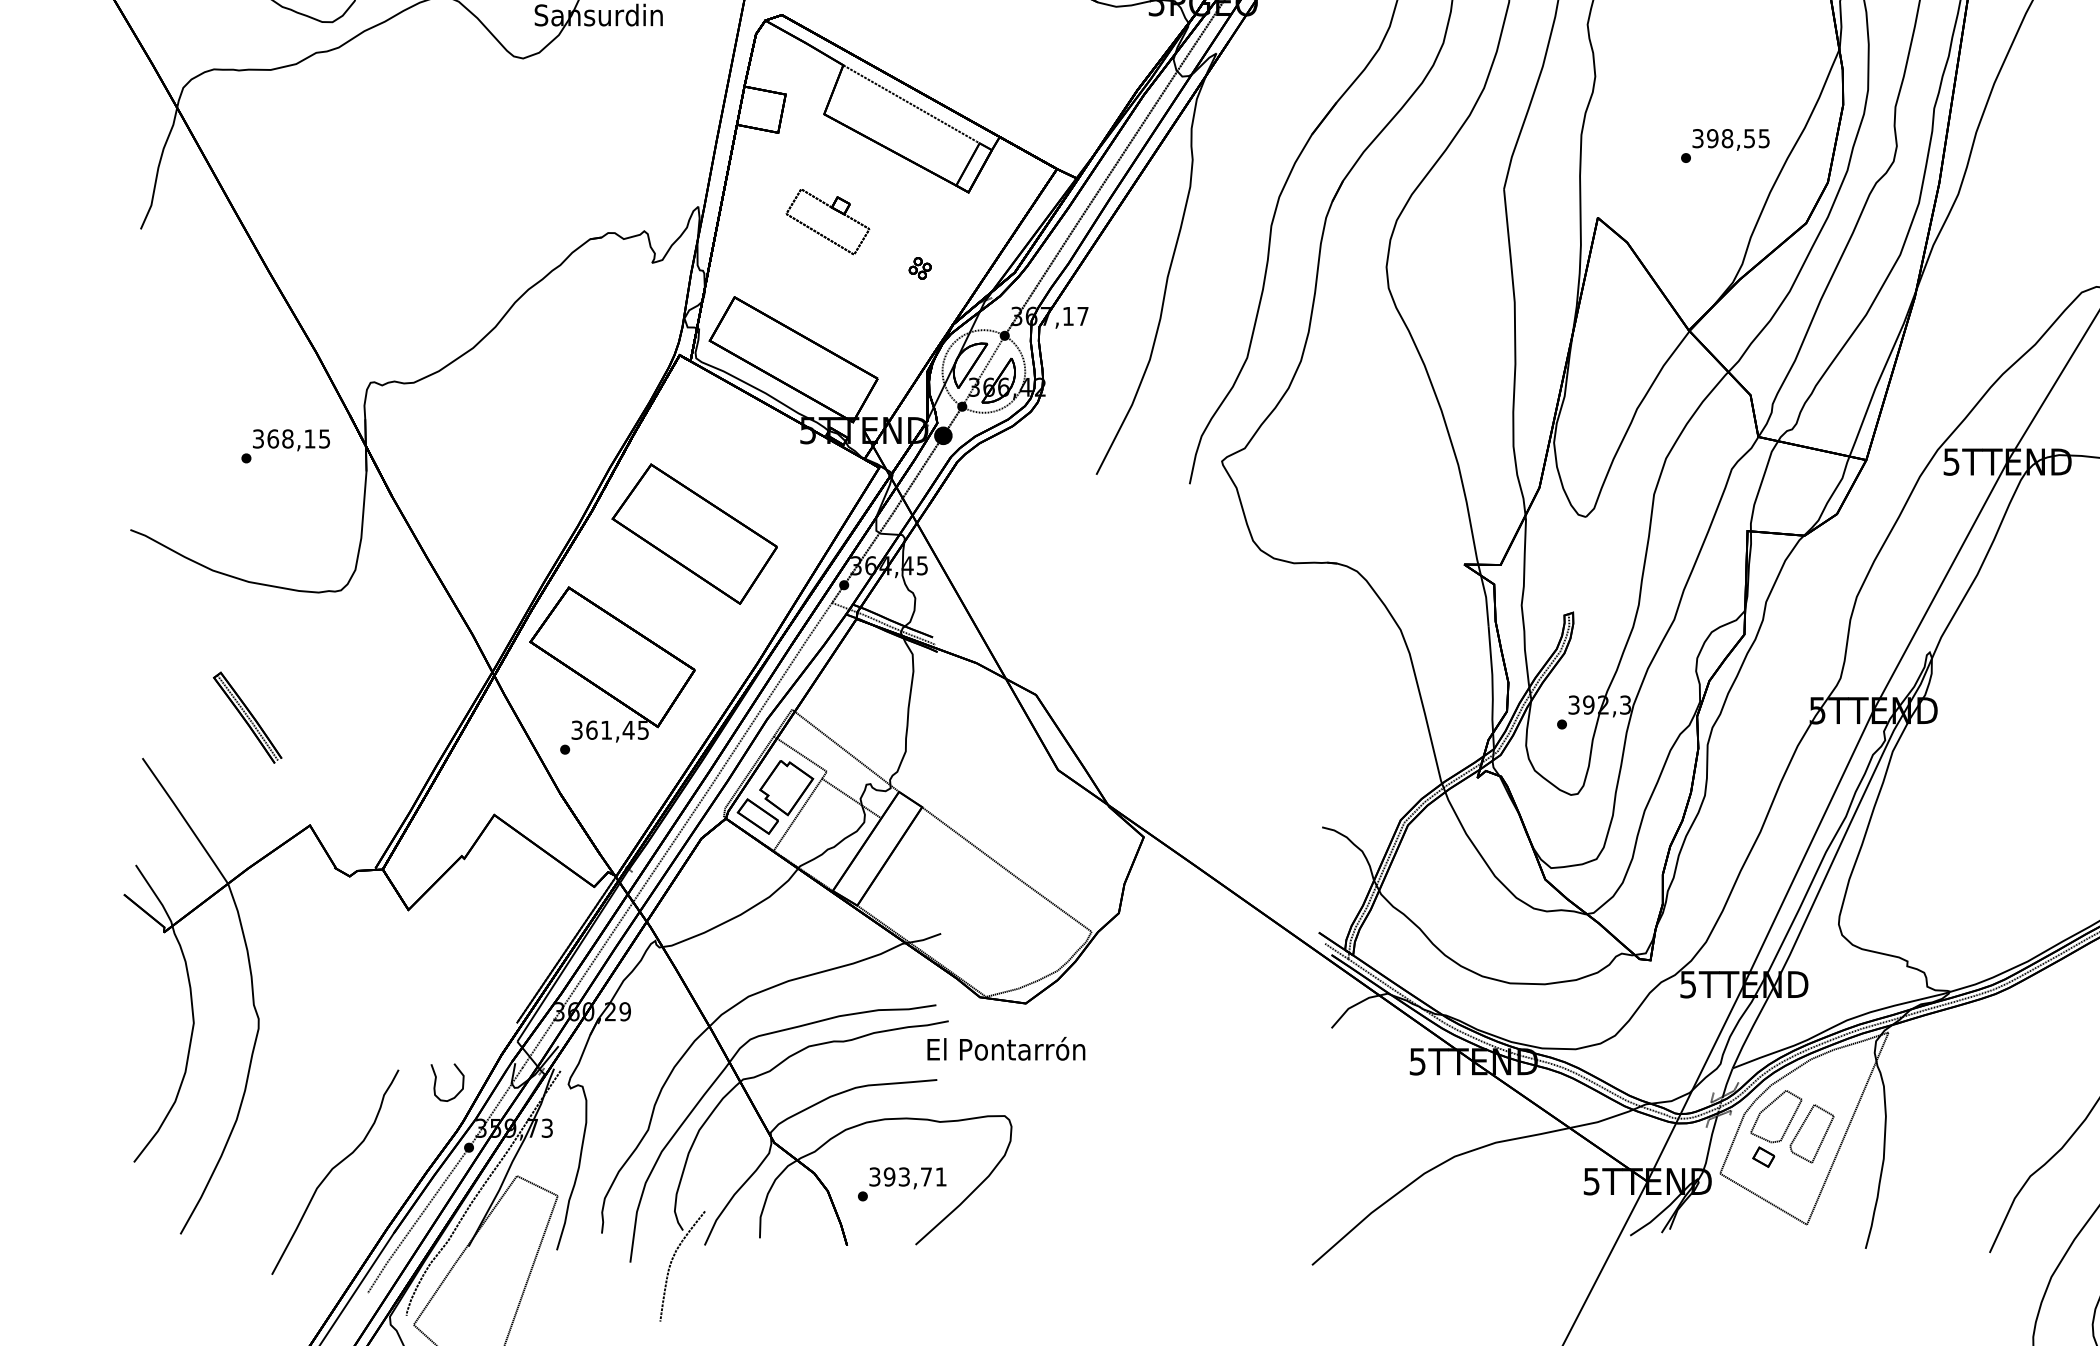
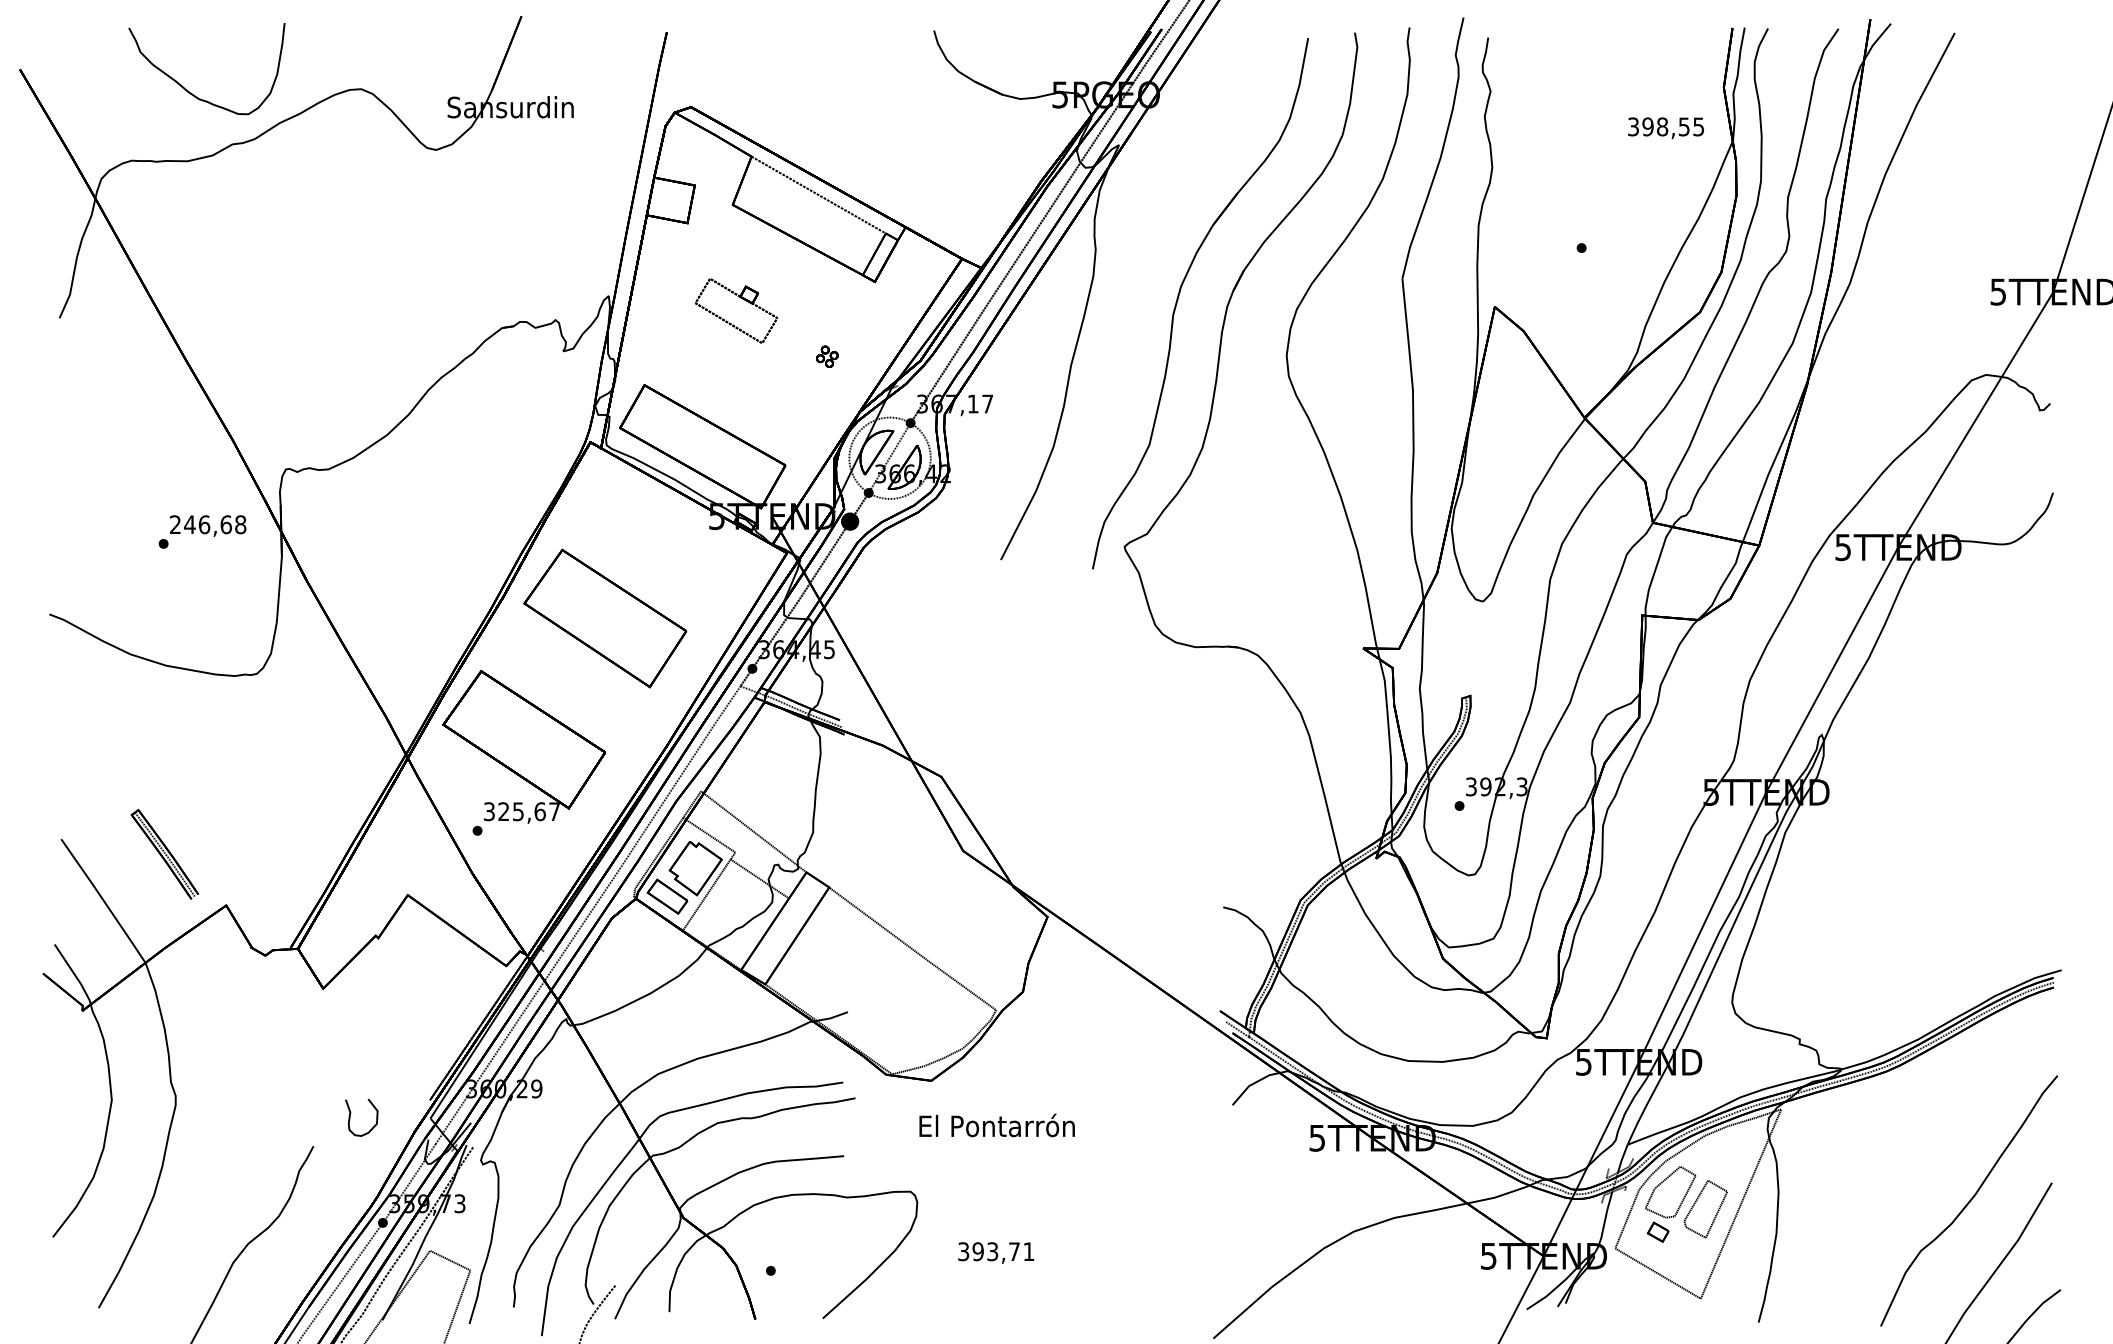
text: (1730, 139) -> (1665, 127), moved
text: (291, 438) -> (208, 524), 368,15 -> 246,68
part: (247, 716) -> (164, 853), moved
text: (616, 730) -> (528, 811), 361,45 -> 325,67
text: (1005, 1048) -> (996, 1125), moved
curve: (437, 1078) -> (351, 1113), moved
text: (908, 1177) -> (996, 1252), moved

